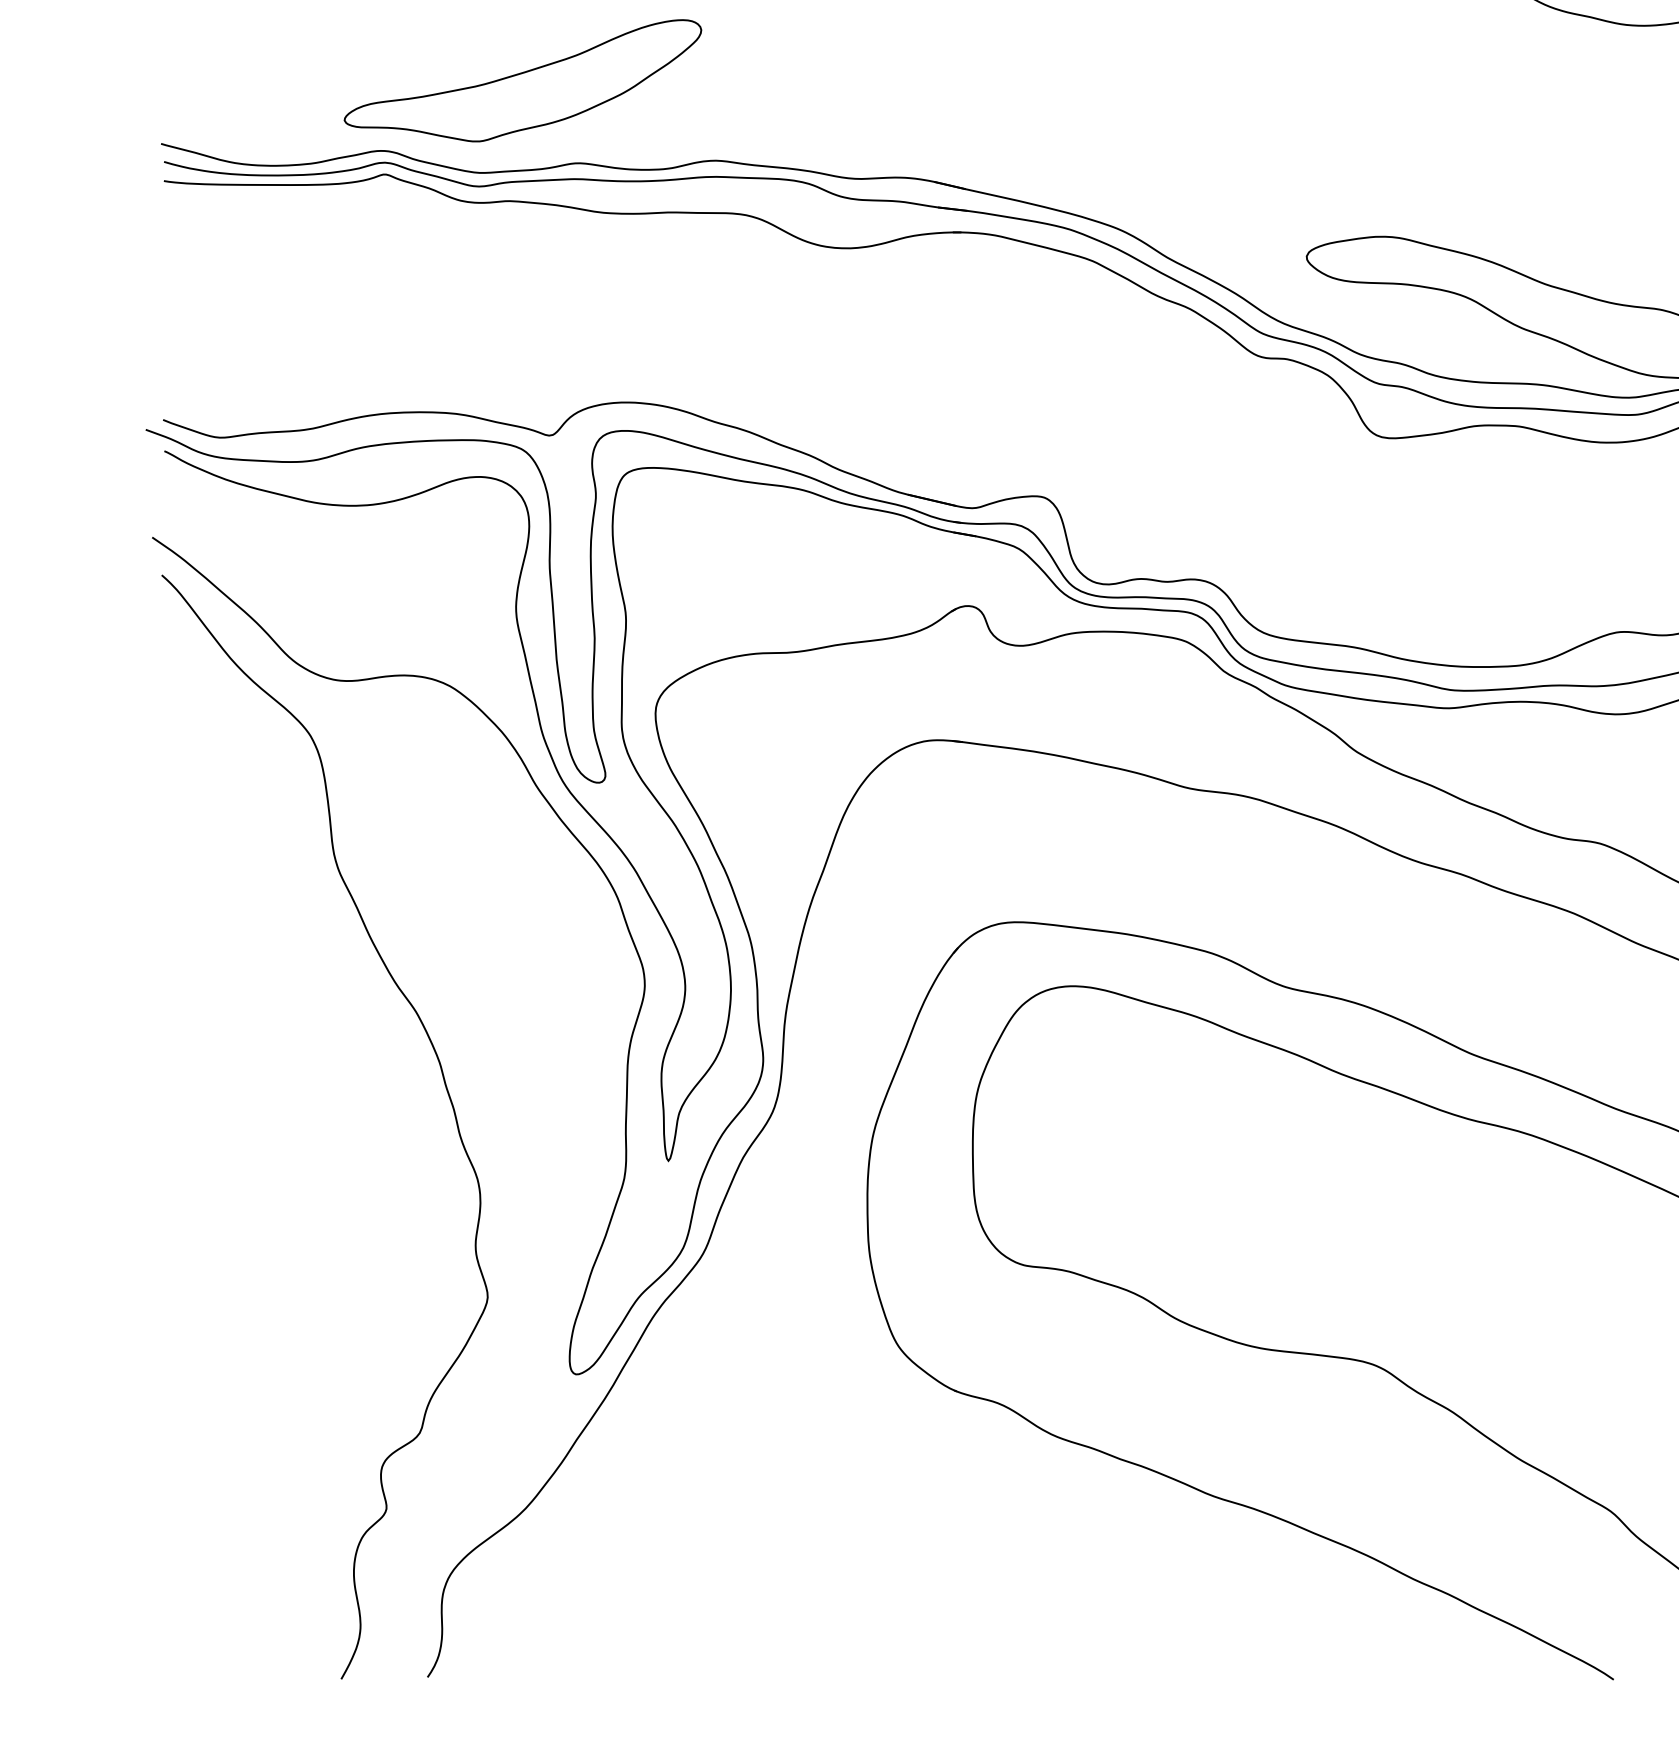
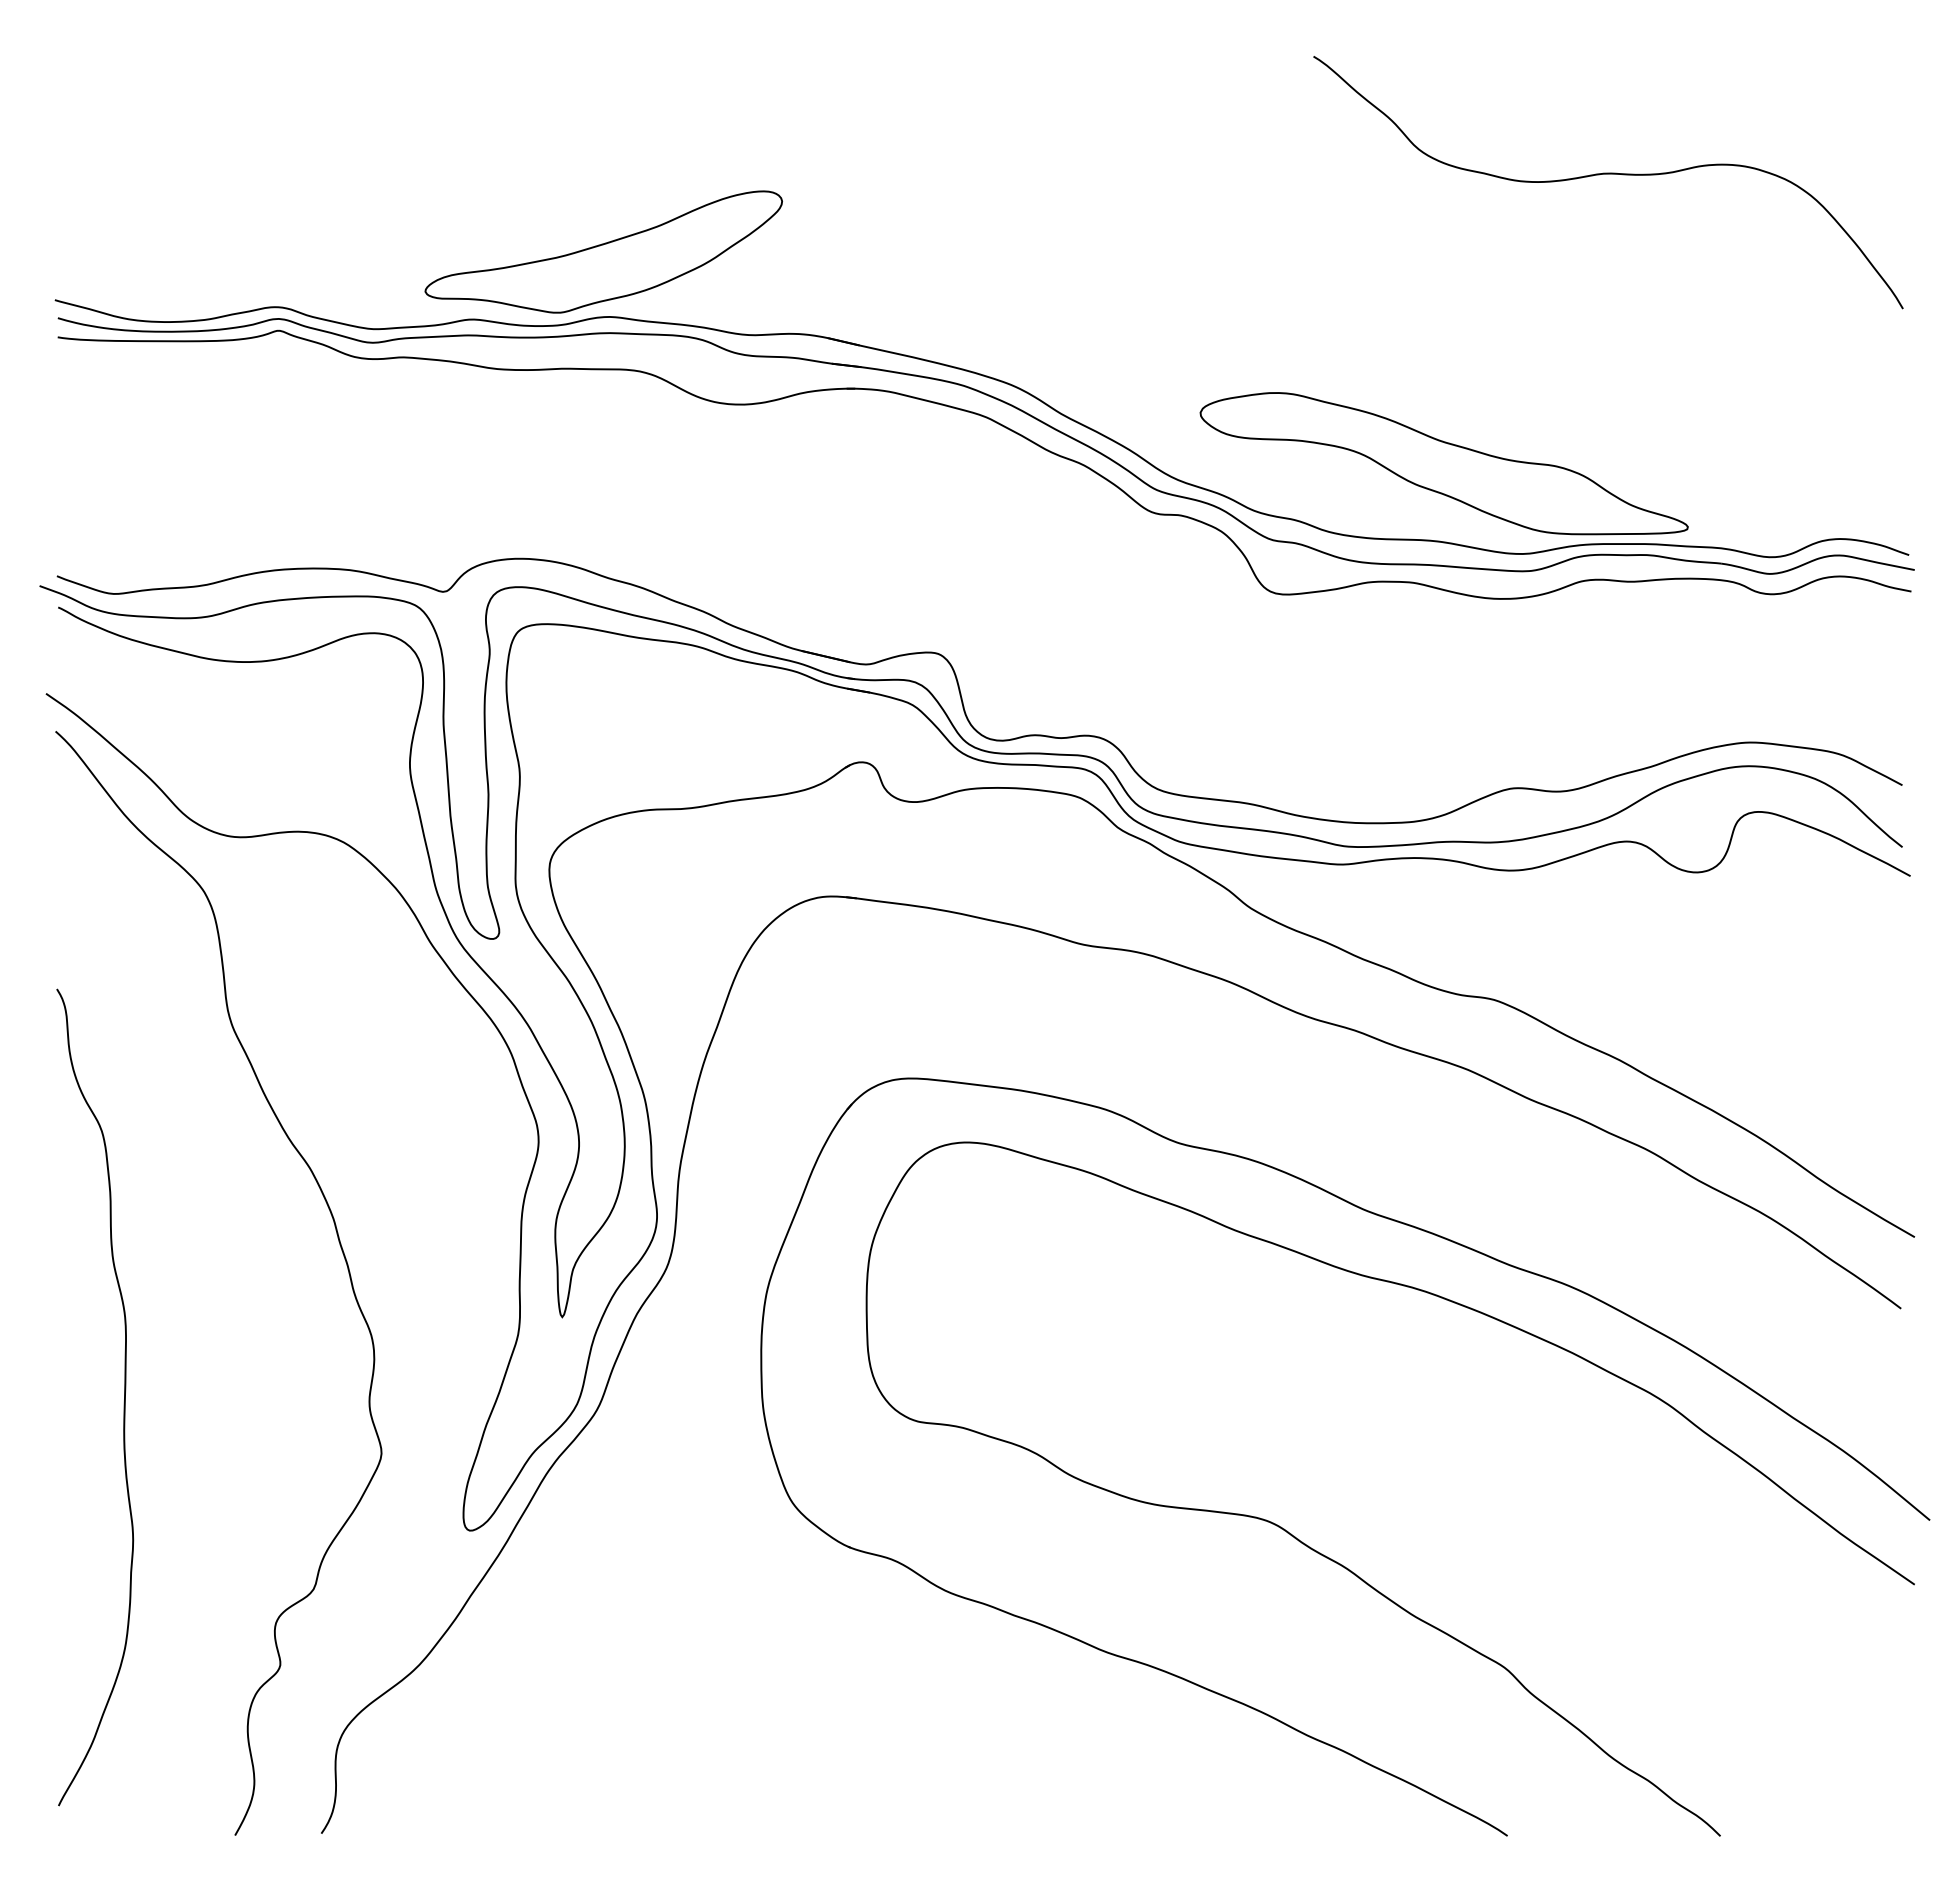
part: (522, 80) -> (603, 251), moved
curve: (229, 1246) -> (123, 1402), added

